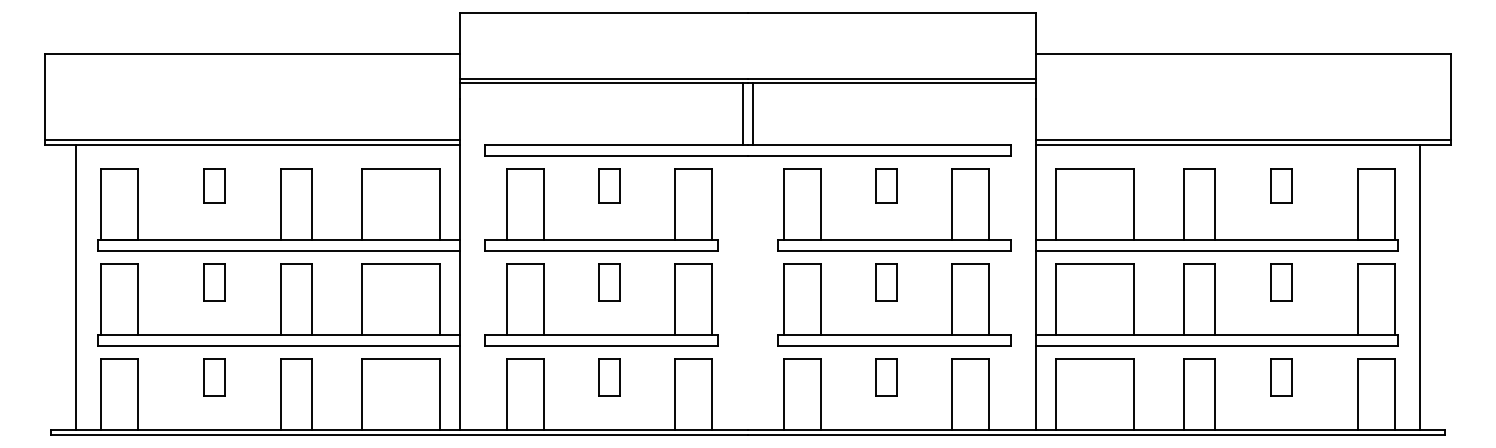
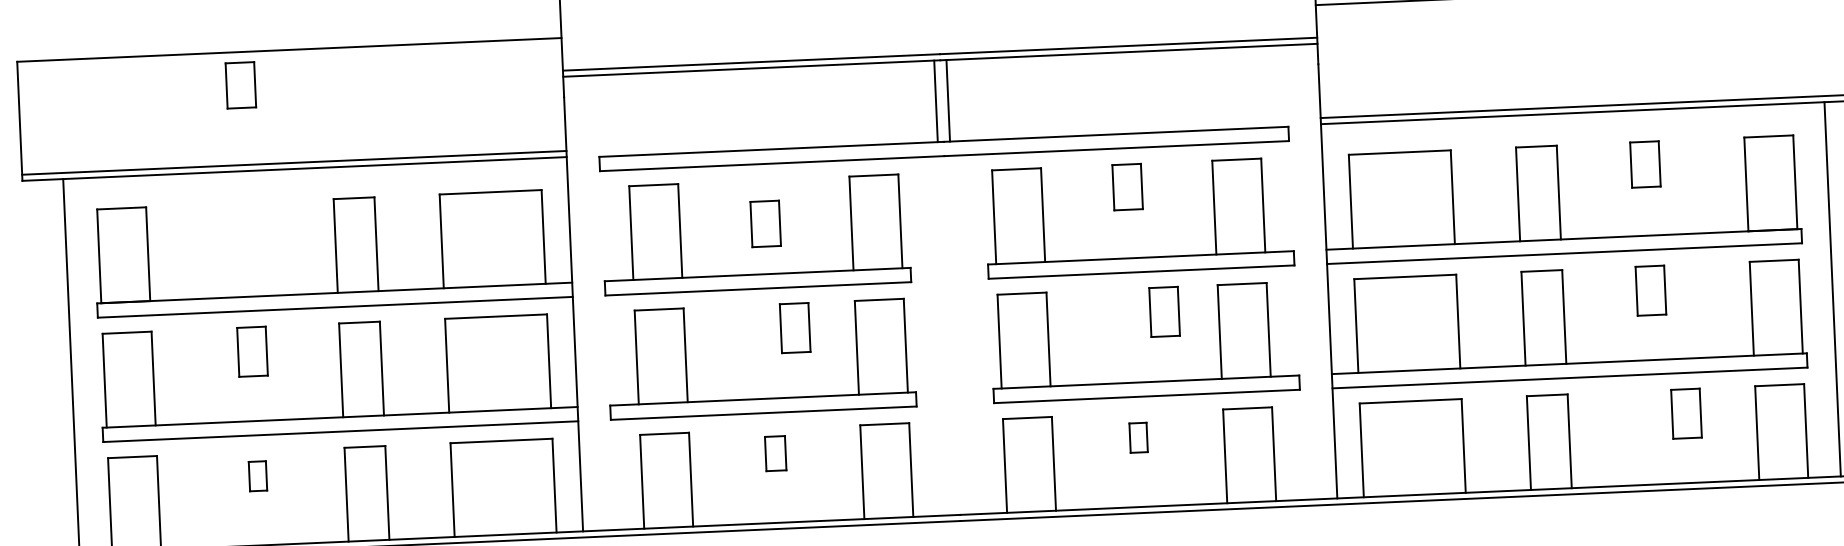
part: (214, 185) -> (240, 84), moved
part: (609, 185) -> (765, 223), moved
part: (609, 282) -> (795, 328), moved
part: (886, 282) -> (1164, 312), moved
part: (214, 377) -> (258, 476), size x0.6
part: (609, 377) -> (775, 453), size x0.7
part: (886, 377) -> (1138, 438), size x0.6
part: (1281, 377) -> (1686, 414), moved

